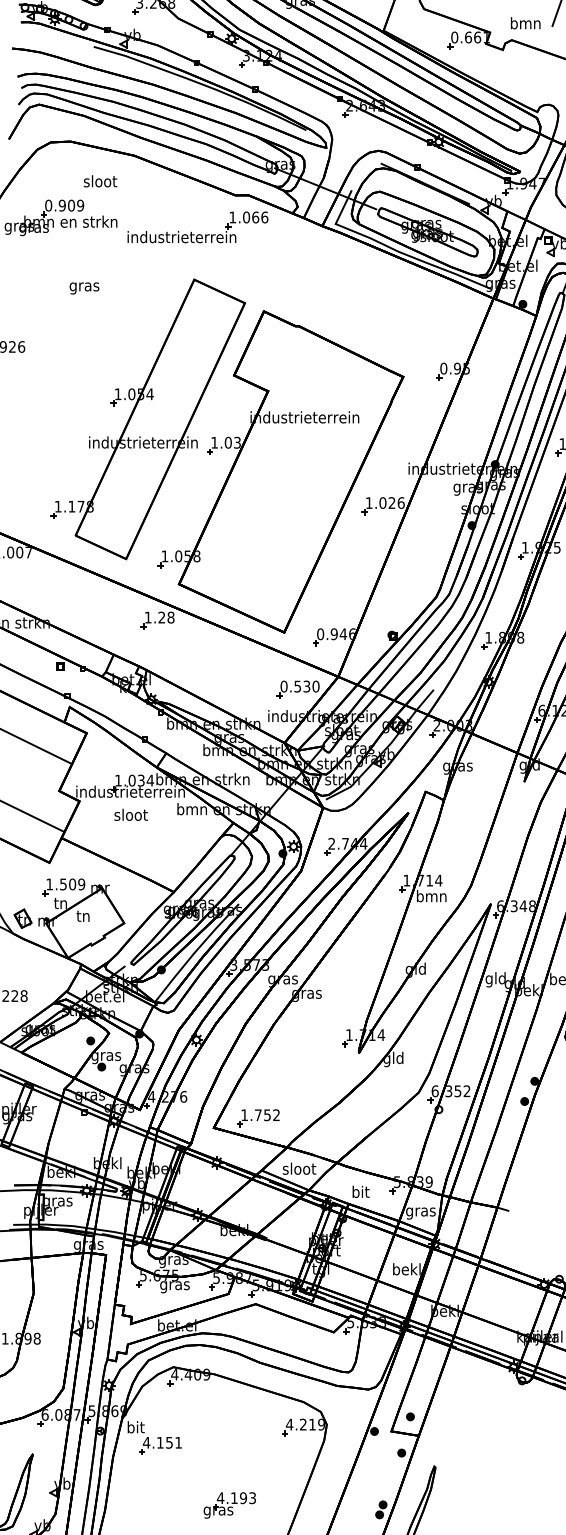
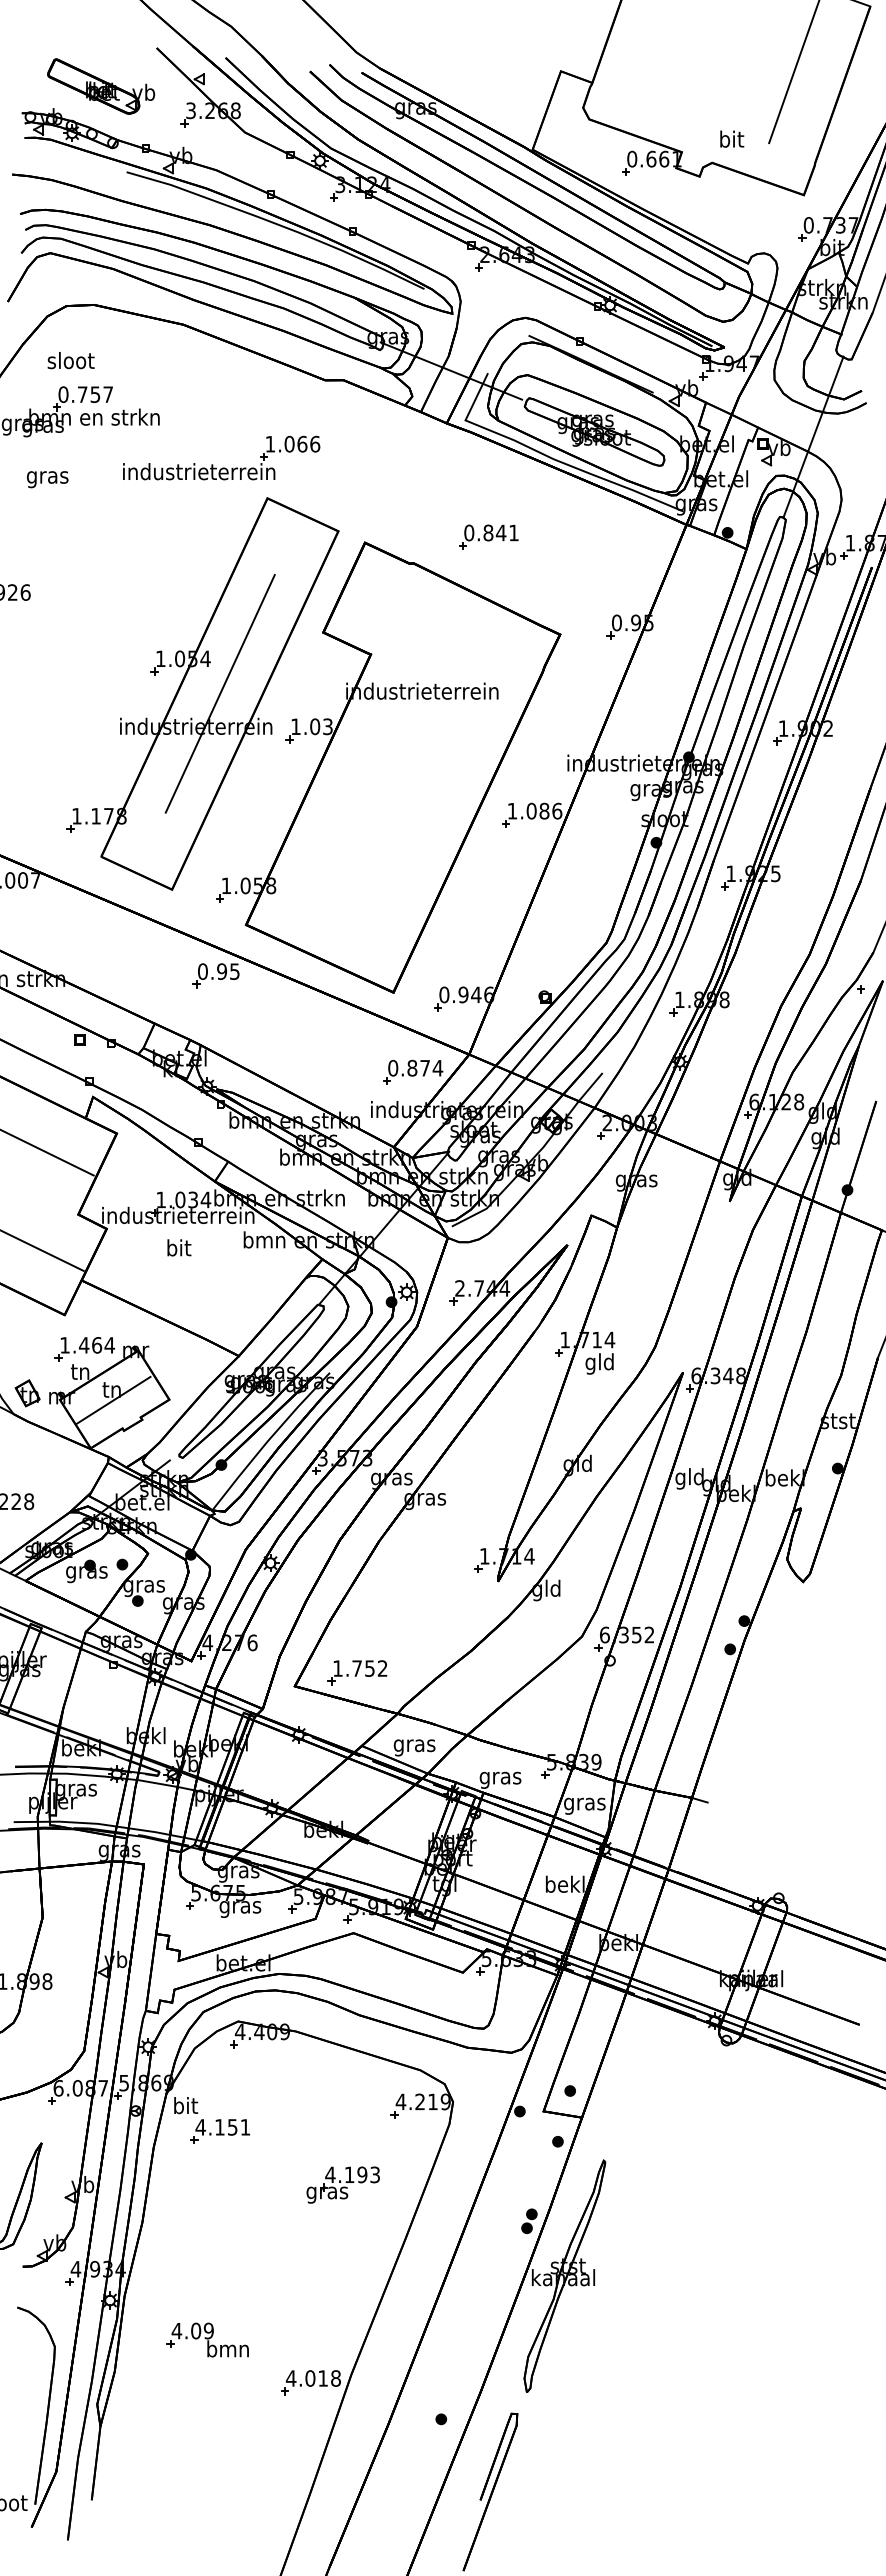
text: (525, 22) -> (731, 138), bmn -> bit
text: (100, 181) -> (70, 360), moved
text: (71, 205) -> (95, 394), 0.909 -> 0.757
part: (198, 234) -> (222, 467), moved
text: (84, 288) -> (47, 479), moved
part: (352, 306) -> (488, 536), added
line: (160, 419) -> (219, 693), added
text: (392, 502) -> (544, 810), 1.026 -> 1.086
text: (159, 617) -> (218, 971), 1.28 -> 0.95
text: (307, 686) -> (425, 1067), 0.530 -> 0.874
text: (130, 814) -> (178, 1247), sloot -> bit
text: (72, 884) -> (96, 1345), 1.509 -> 1.464
text: (431, 897) -> (599, 1363), bmn -> gld
line: (84, 923) -> (113, 1399), added
part: (65, 1045) -> (86, 1571), added
text: (299, 1170) -> (414, 1745), sloot -> gras
text: (360, 1193) -> (500, 1777), bit -> gras
part: (229, 1505) -> (342, 2184), moved

